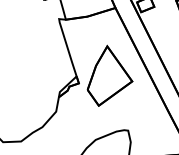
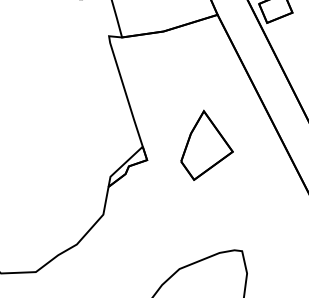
part: (109, 75) -> (206, 144), size x0.6

